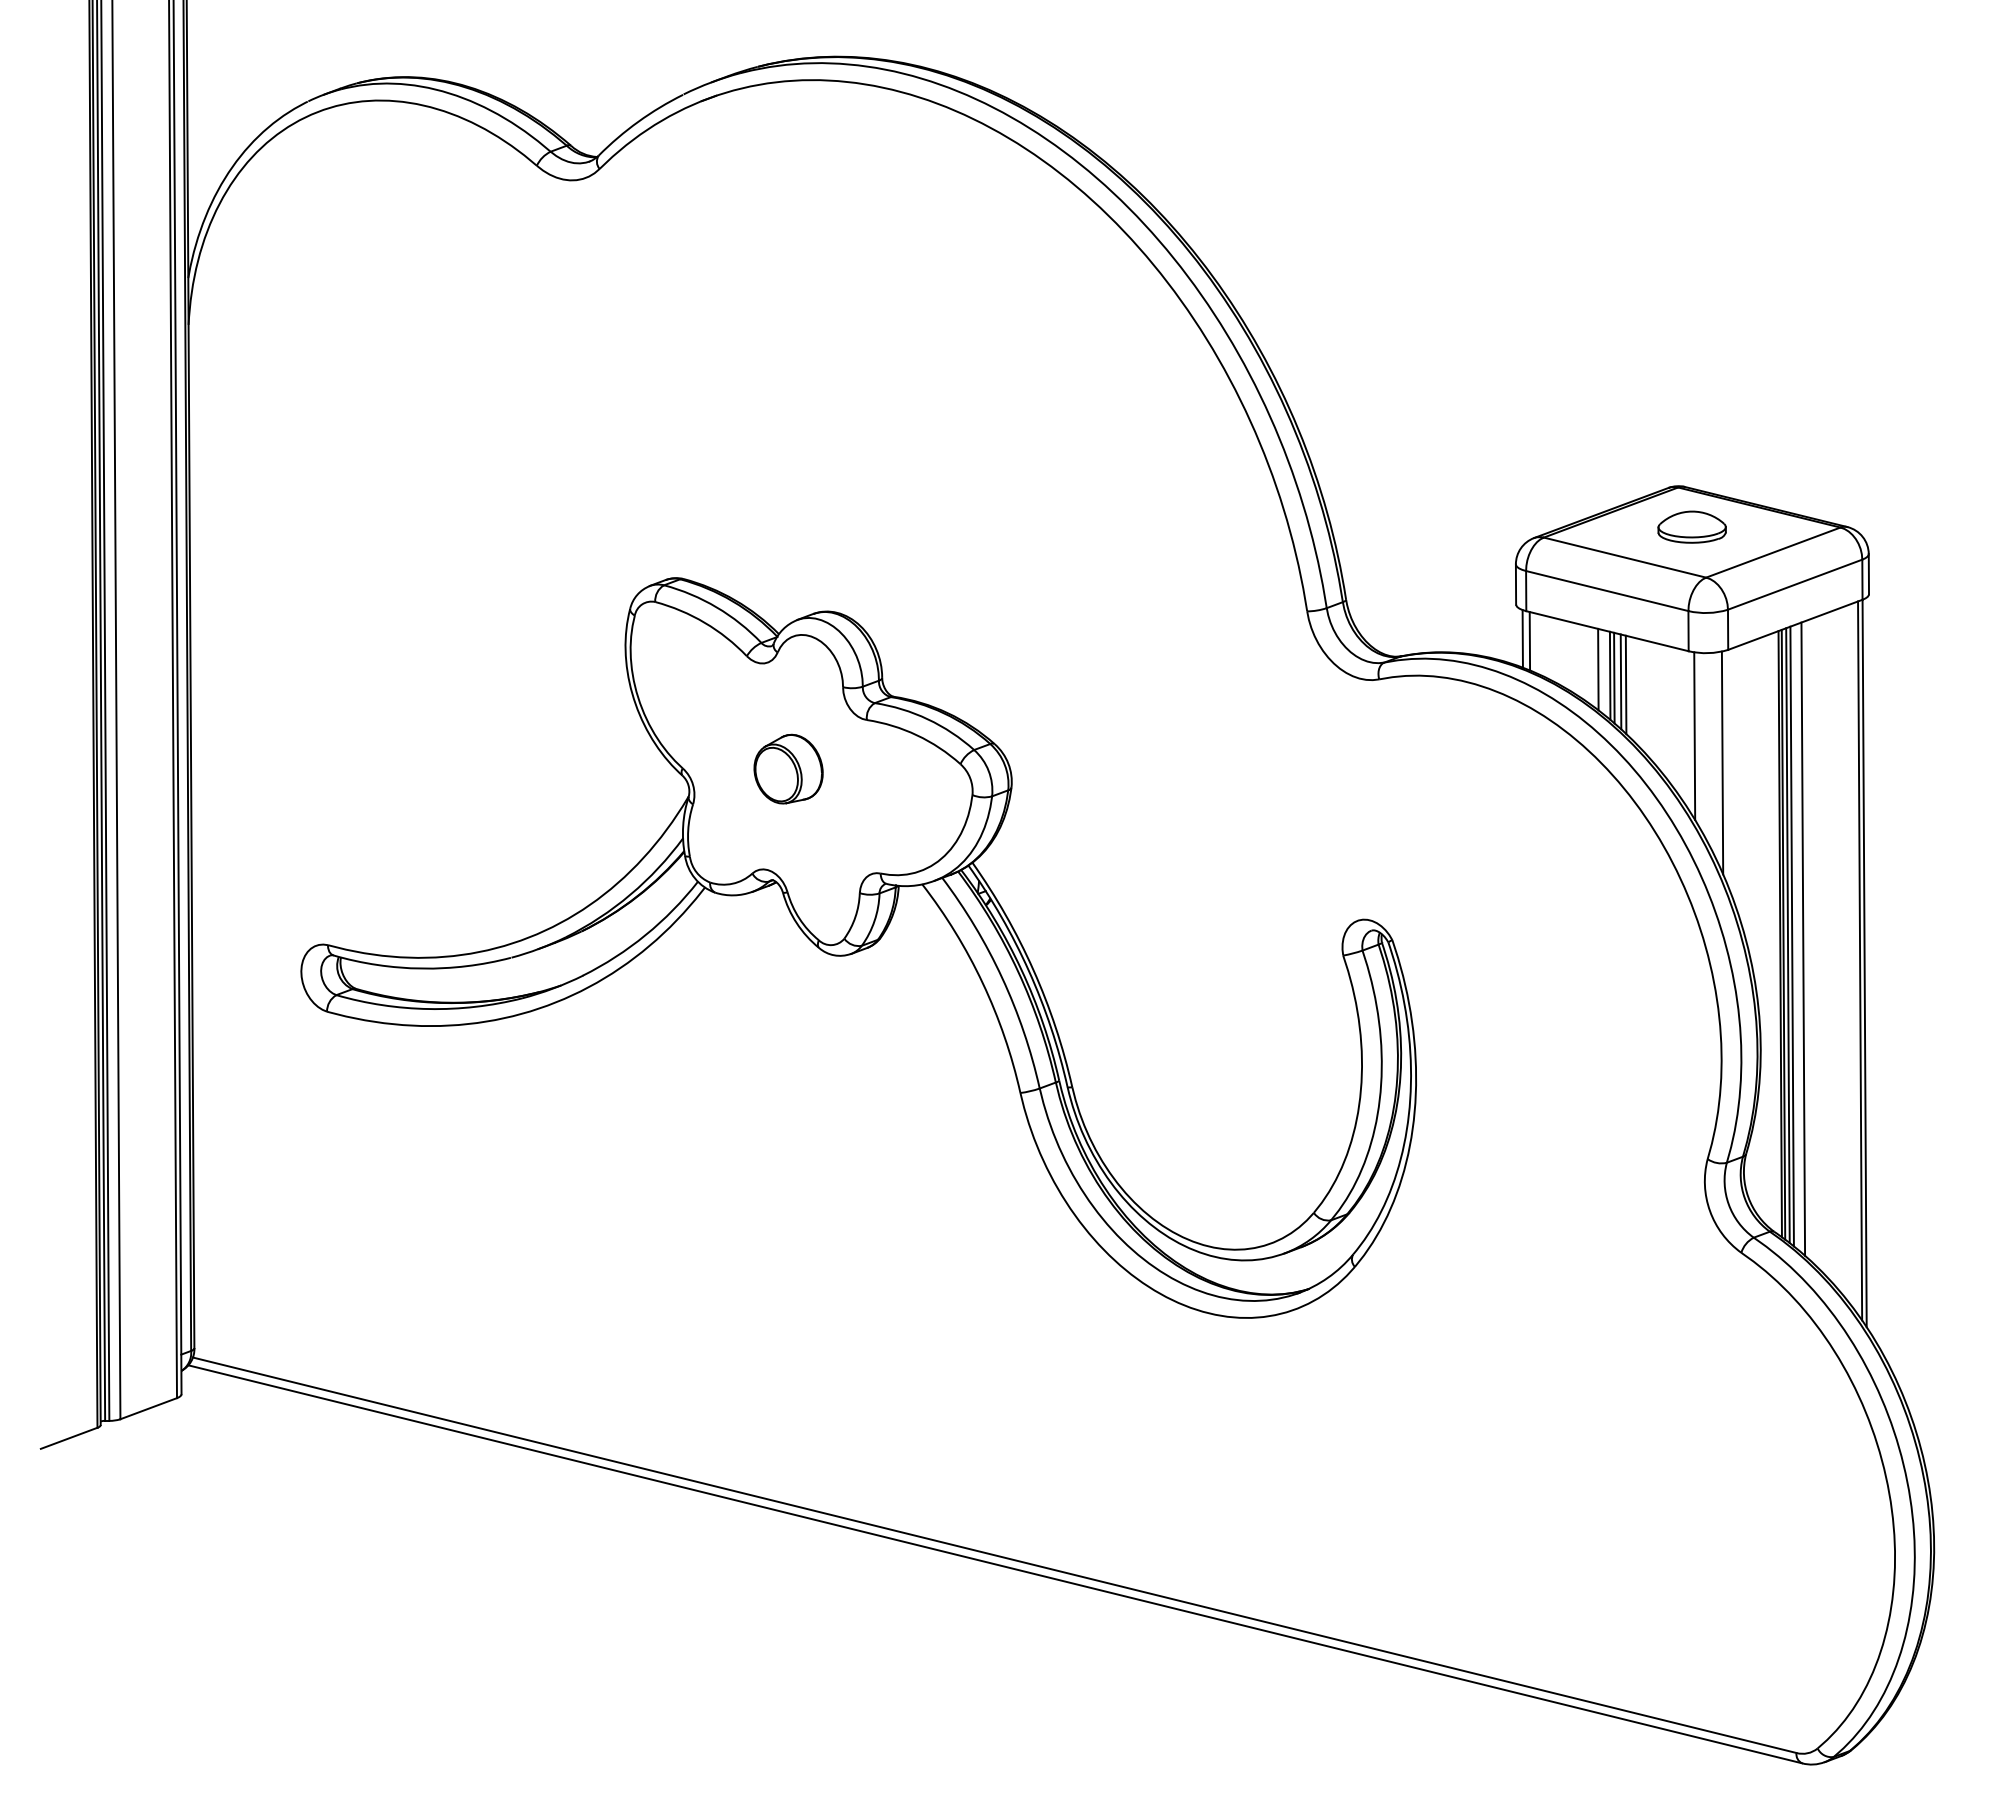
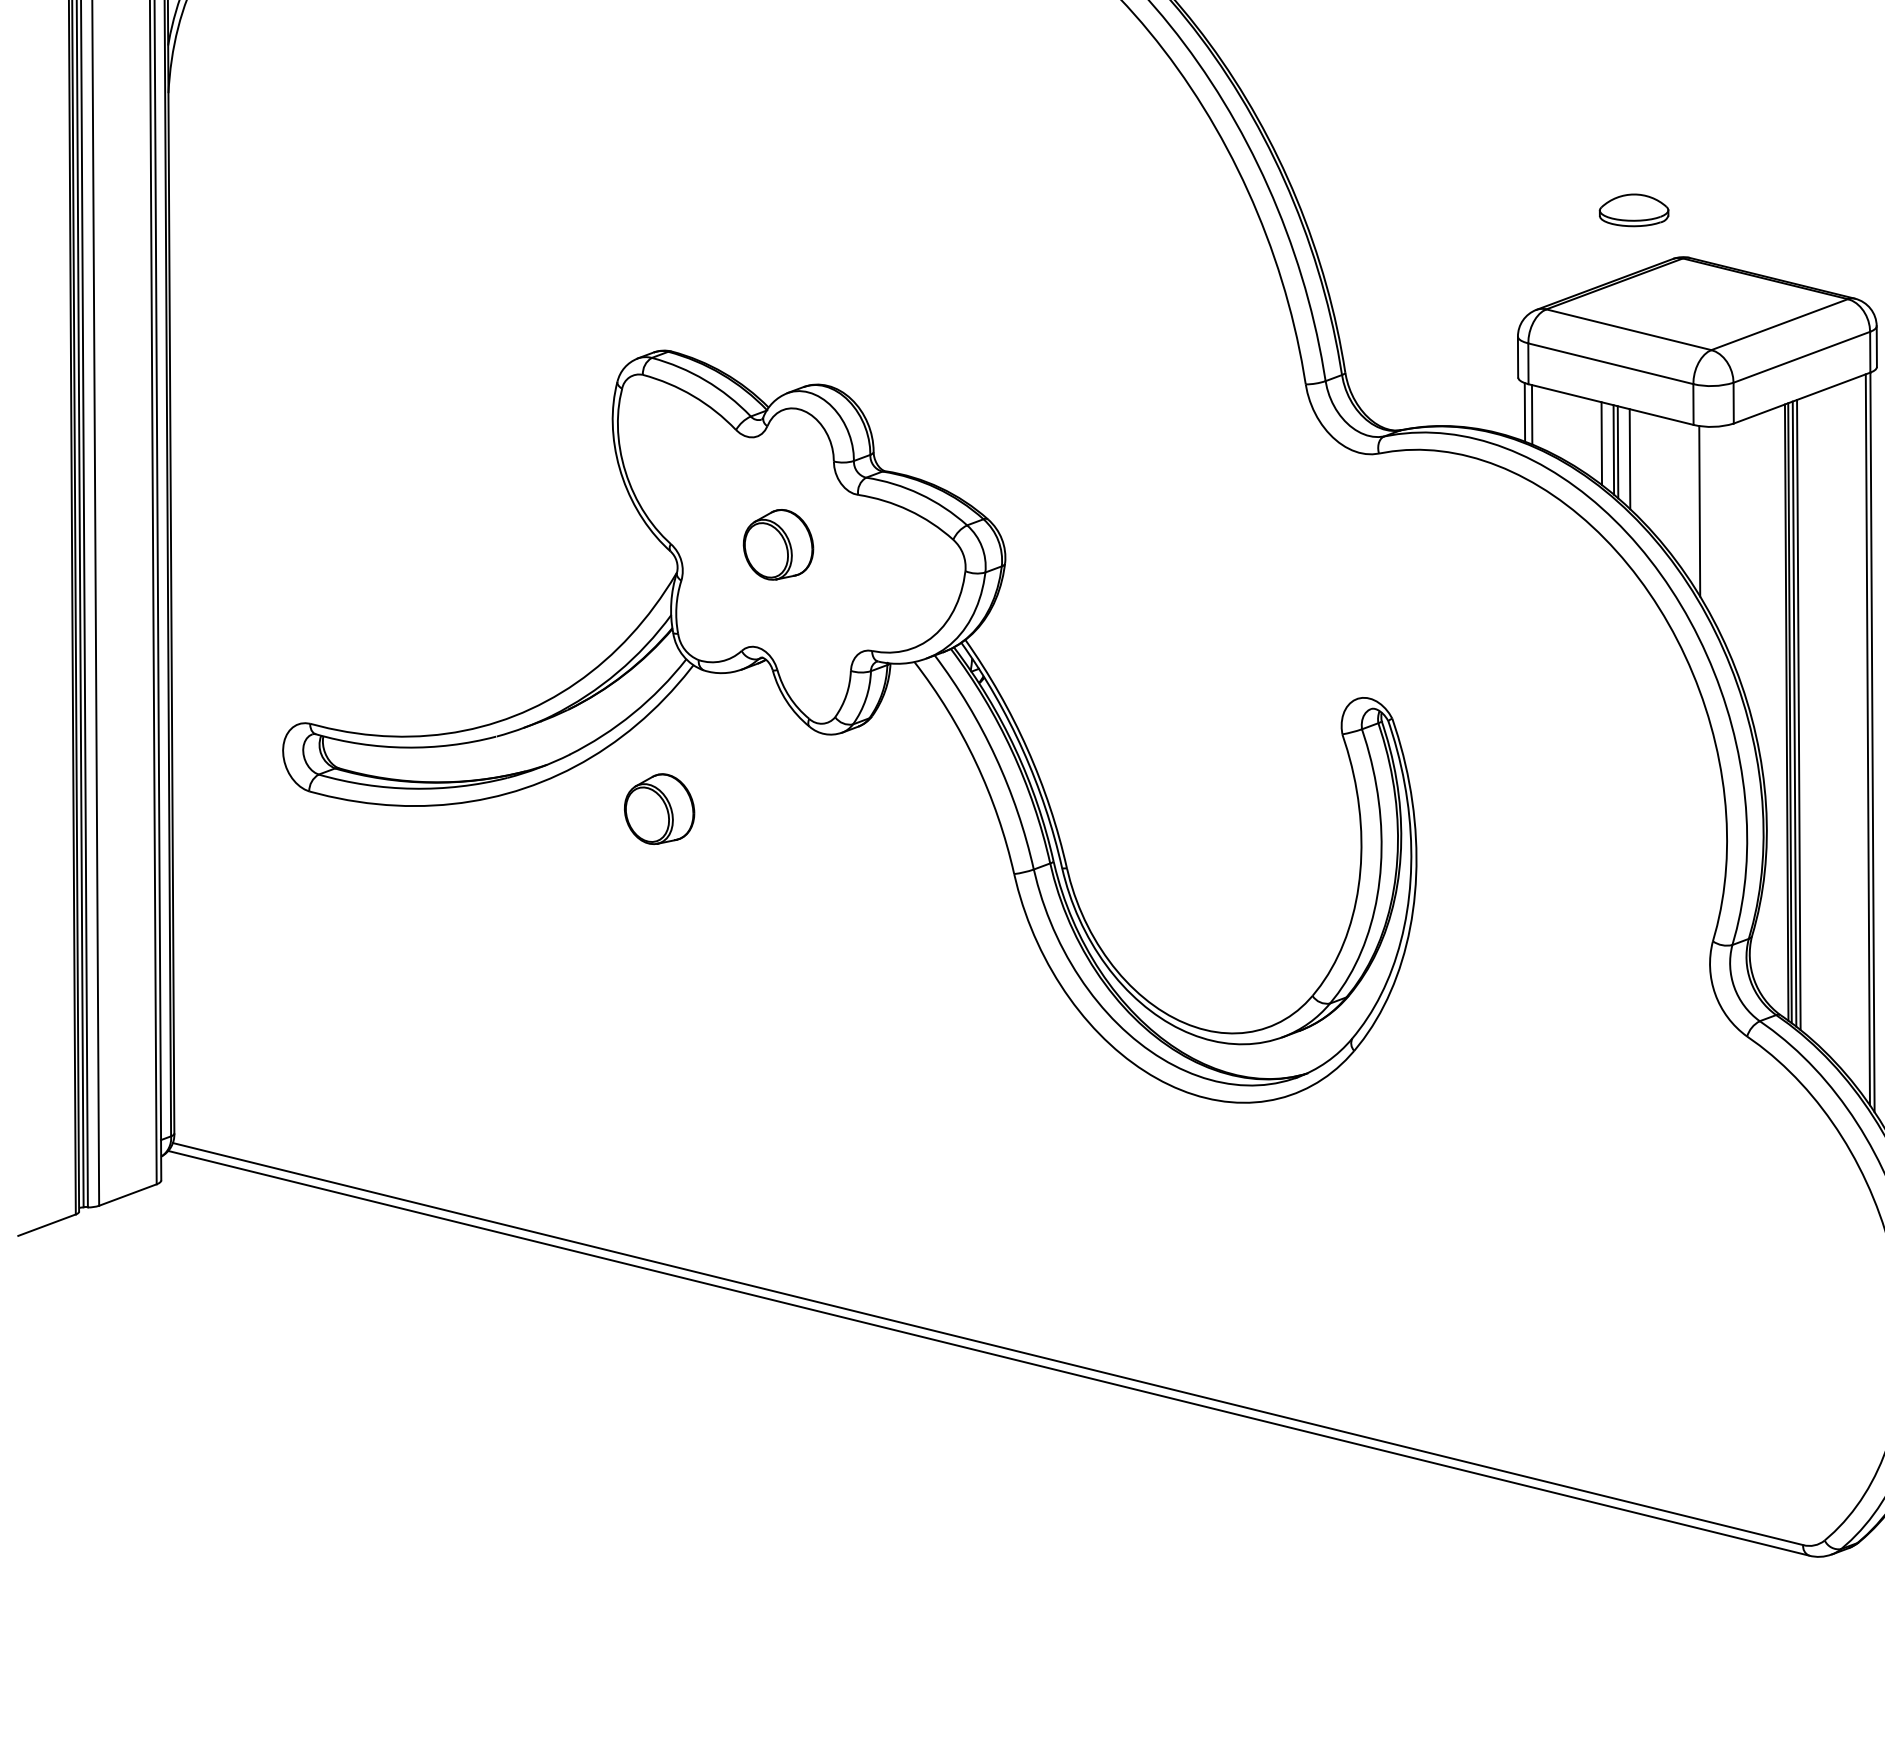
part: (1691, 526) -> (1633, 209), moved
line: (1620, 681) -> (1624, 455), removed
line: (1722, 762) -> (1727, 538), removed
line: (1803, 938) -> (1810, 717), removed
part: (671, 1028) -> (659, 808), added

